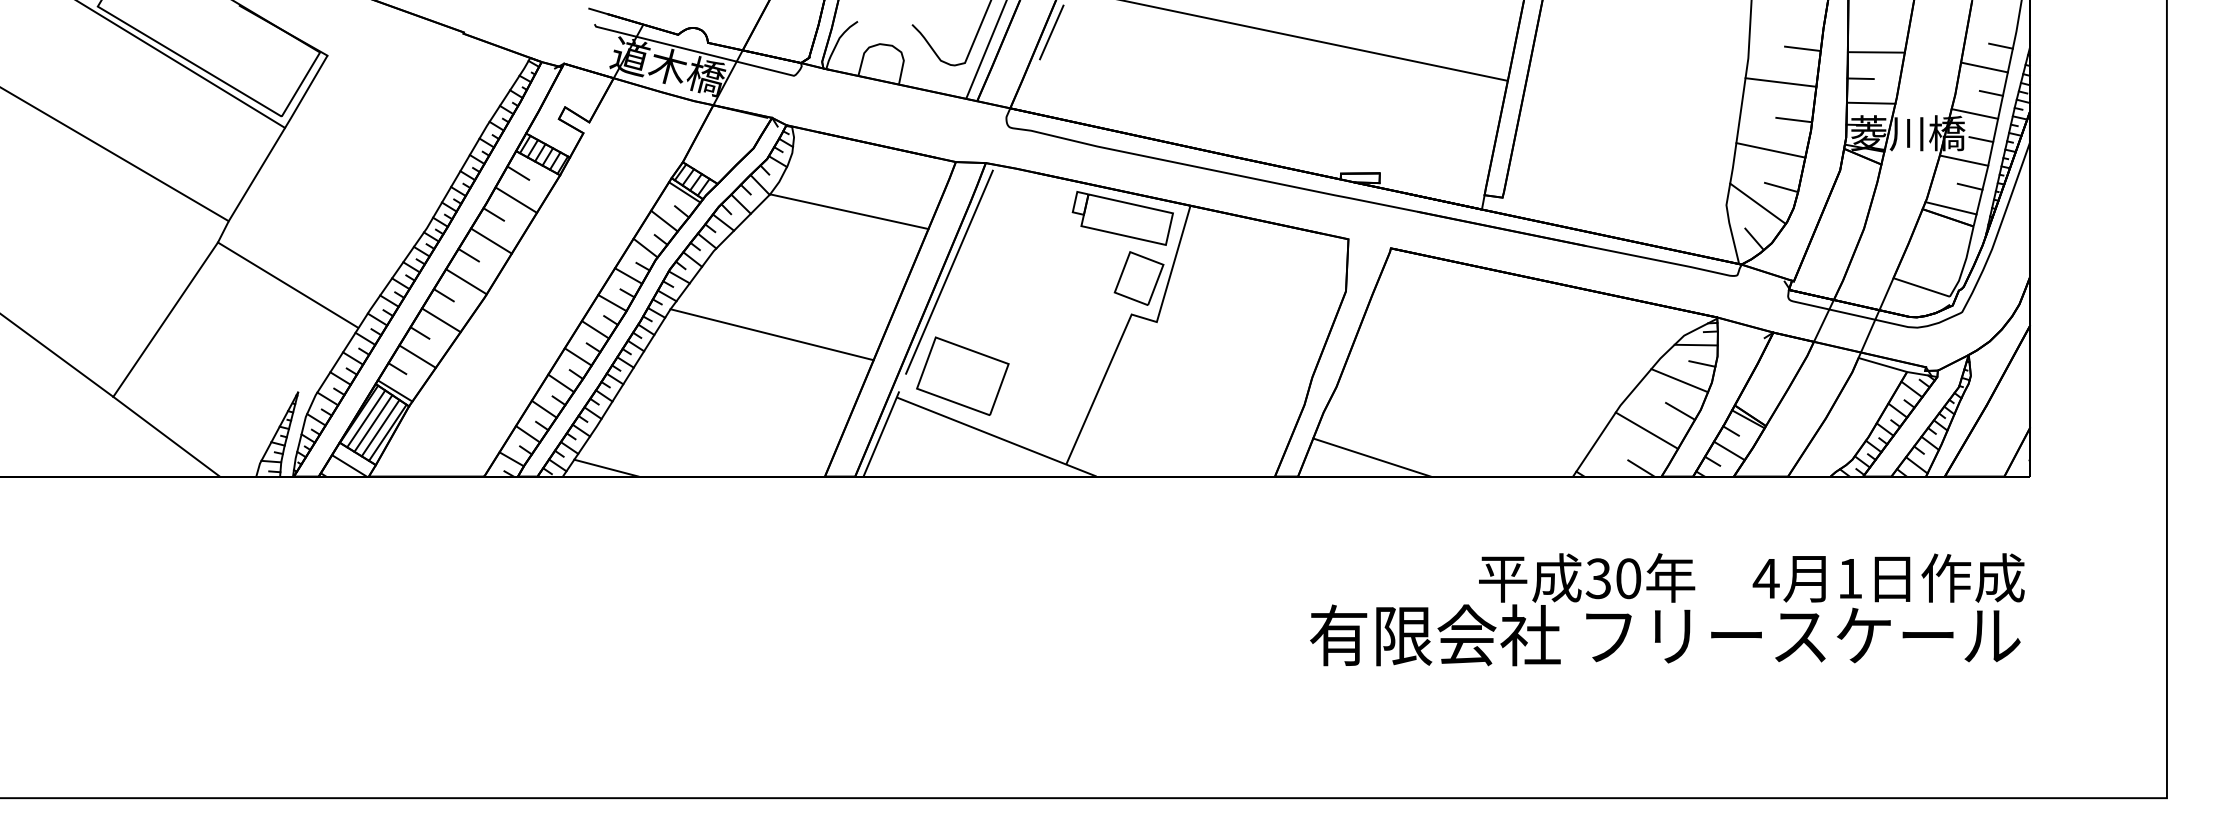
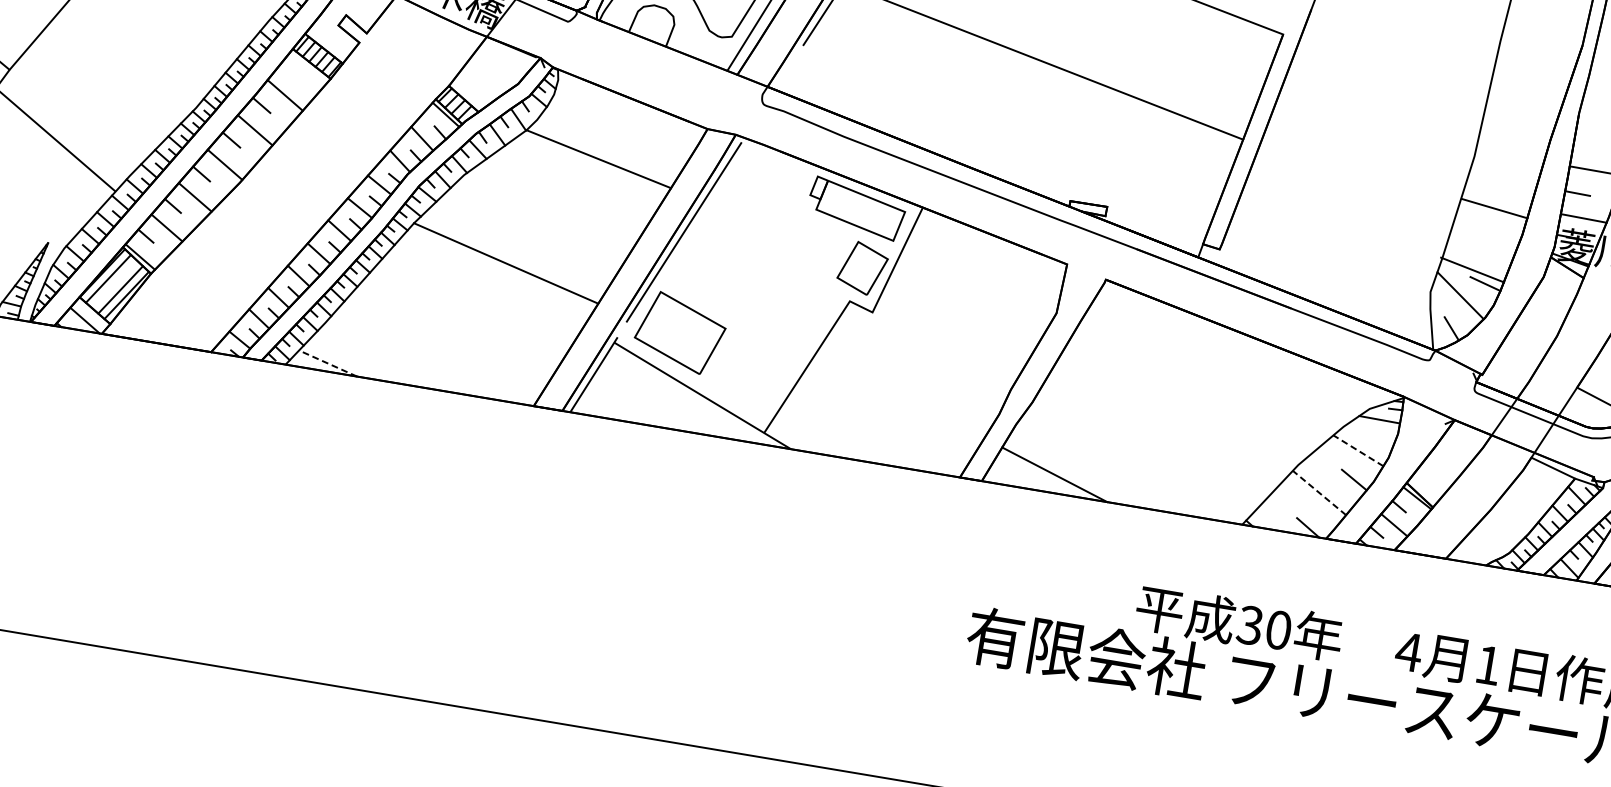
line: (1802, 48) -> (1527, 155), removed
line: (1780, 82) -> (1494, 208), moved
line: (1794, 119) -> (1508, 221), removed
line: (1770, 150) -> (1472, 270), moved
line: (518, 172) -> (291, 69), removed
line: (1702, 363) -> (1382, 438), removed
line: (1679, 380) -> (1358, 450), solid -> dashed
line: (373, 423) -> (114, 284), removed
line: (1646, 430) -> (1319, 492), solid -> dashed
line: (605, 468) -> (327, 363), solid -> dashed

